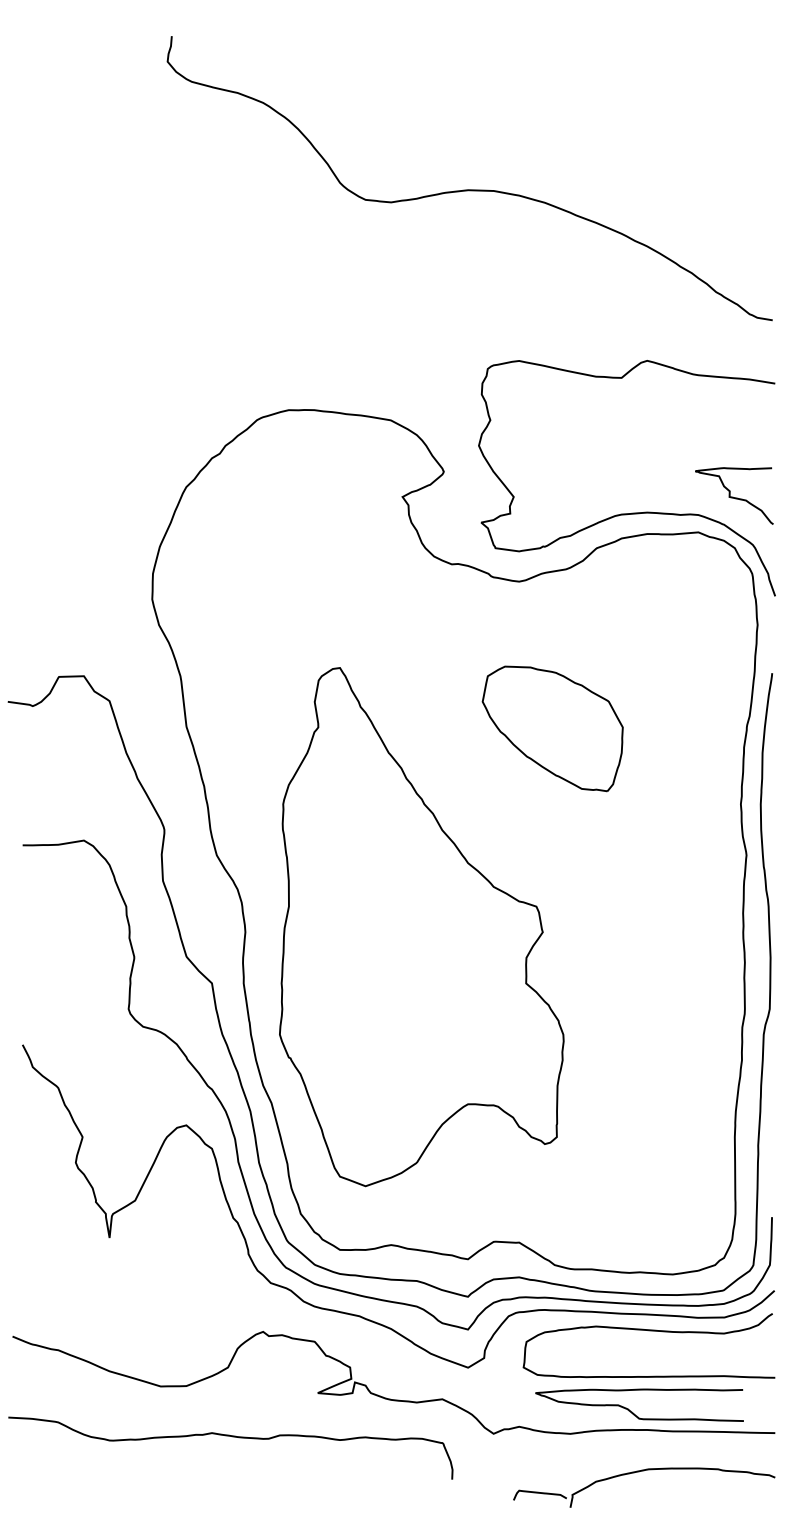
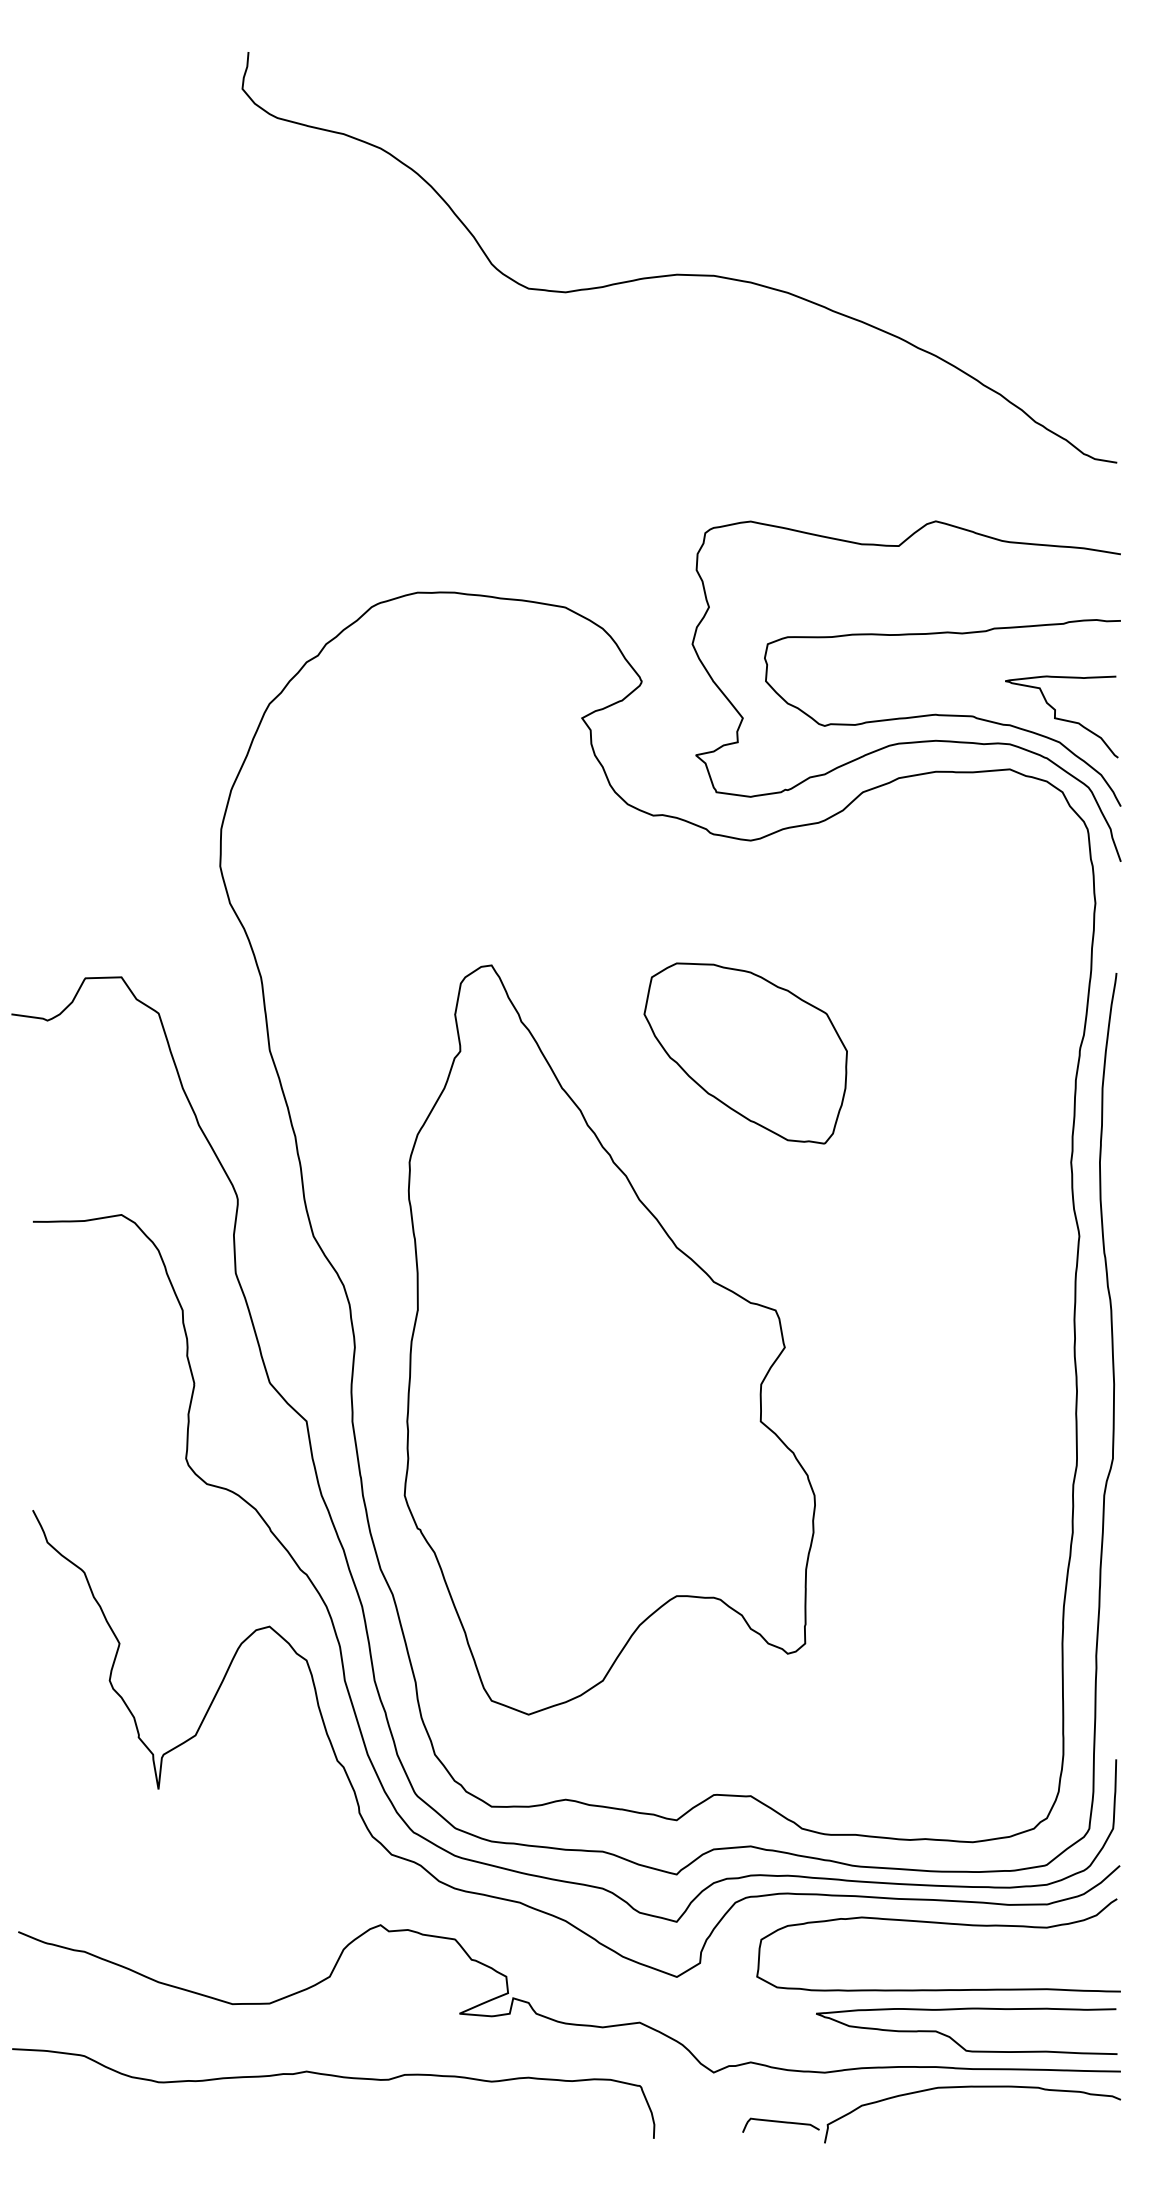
curve: (651, 494) -> (941, 714), added
part: (552, 728) -> (745, 1052), moved
curve: (632, 1411) -> (956, 2040), moved
part: (639, 1472) -> (924, 2092), moved

